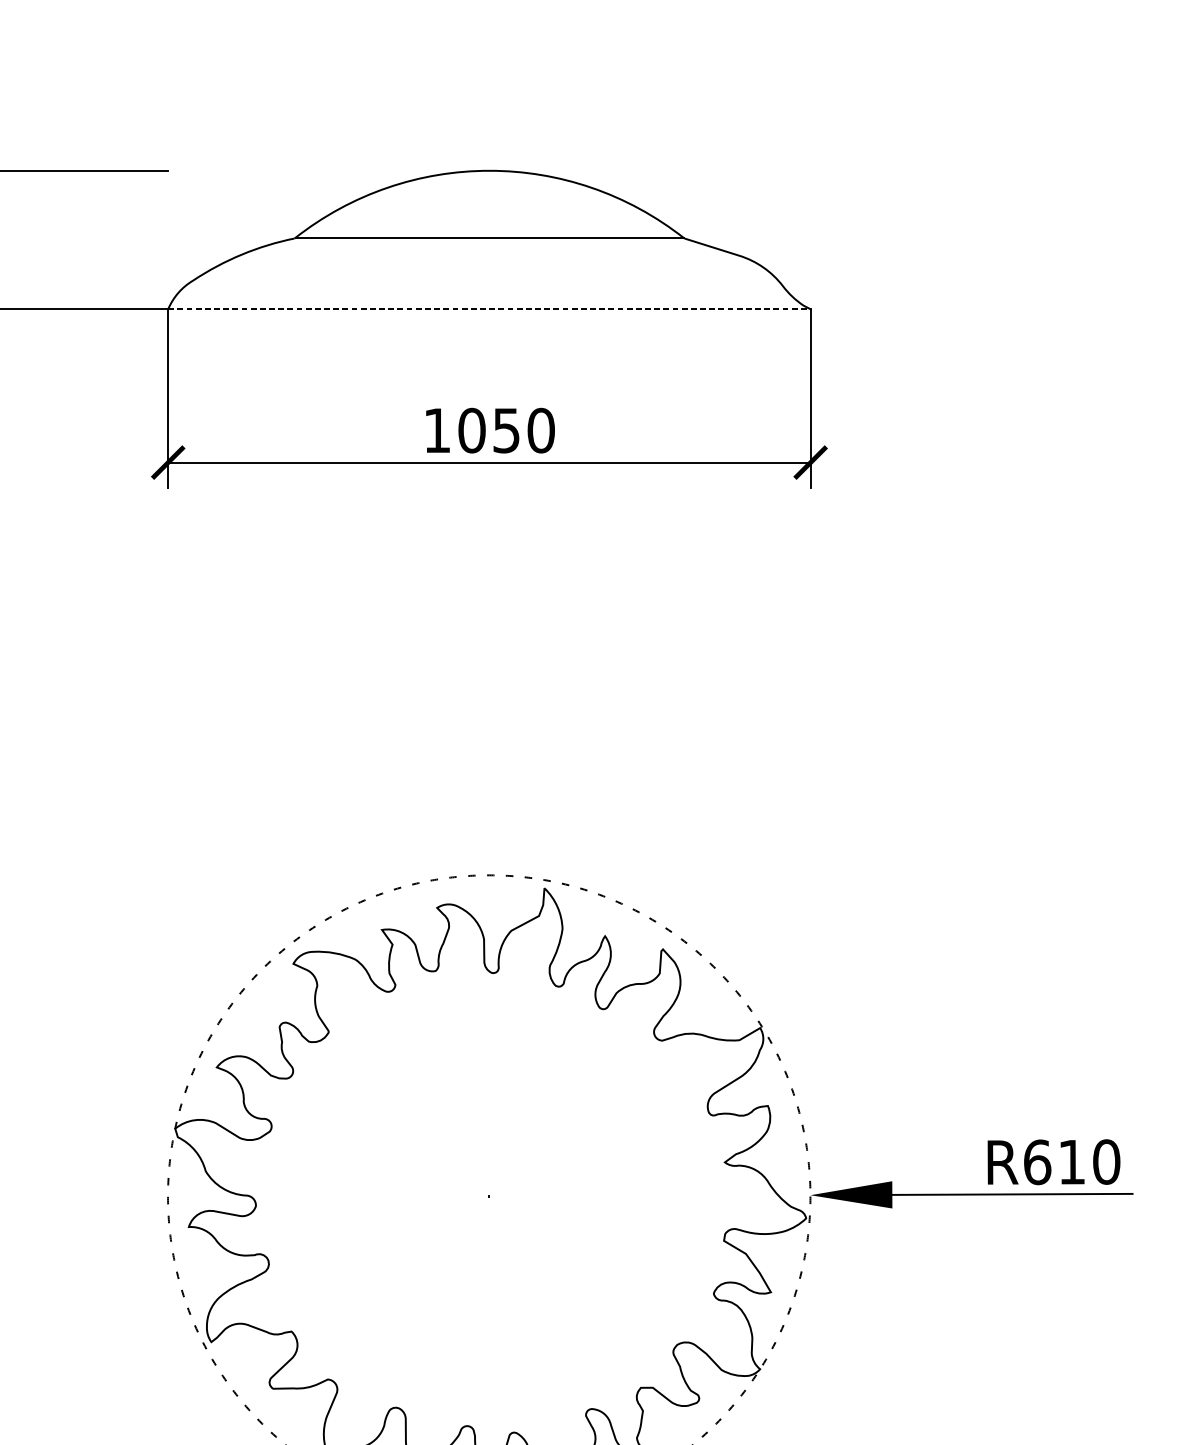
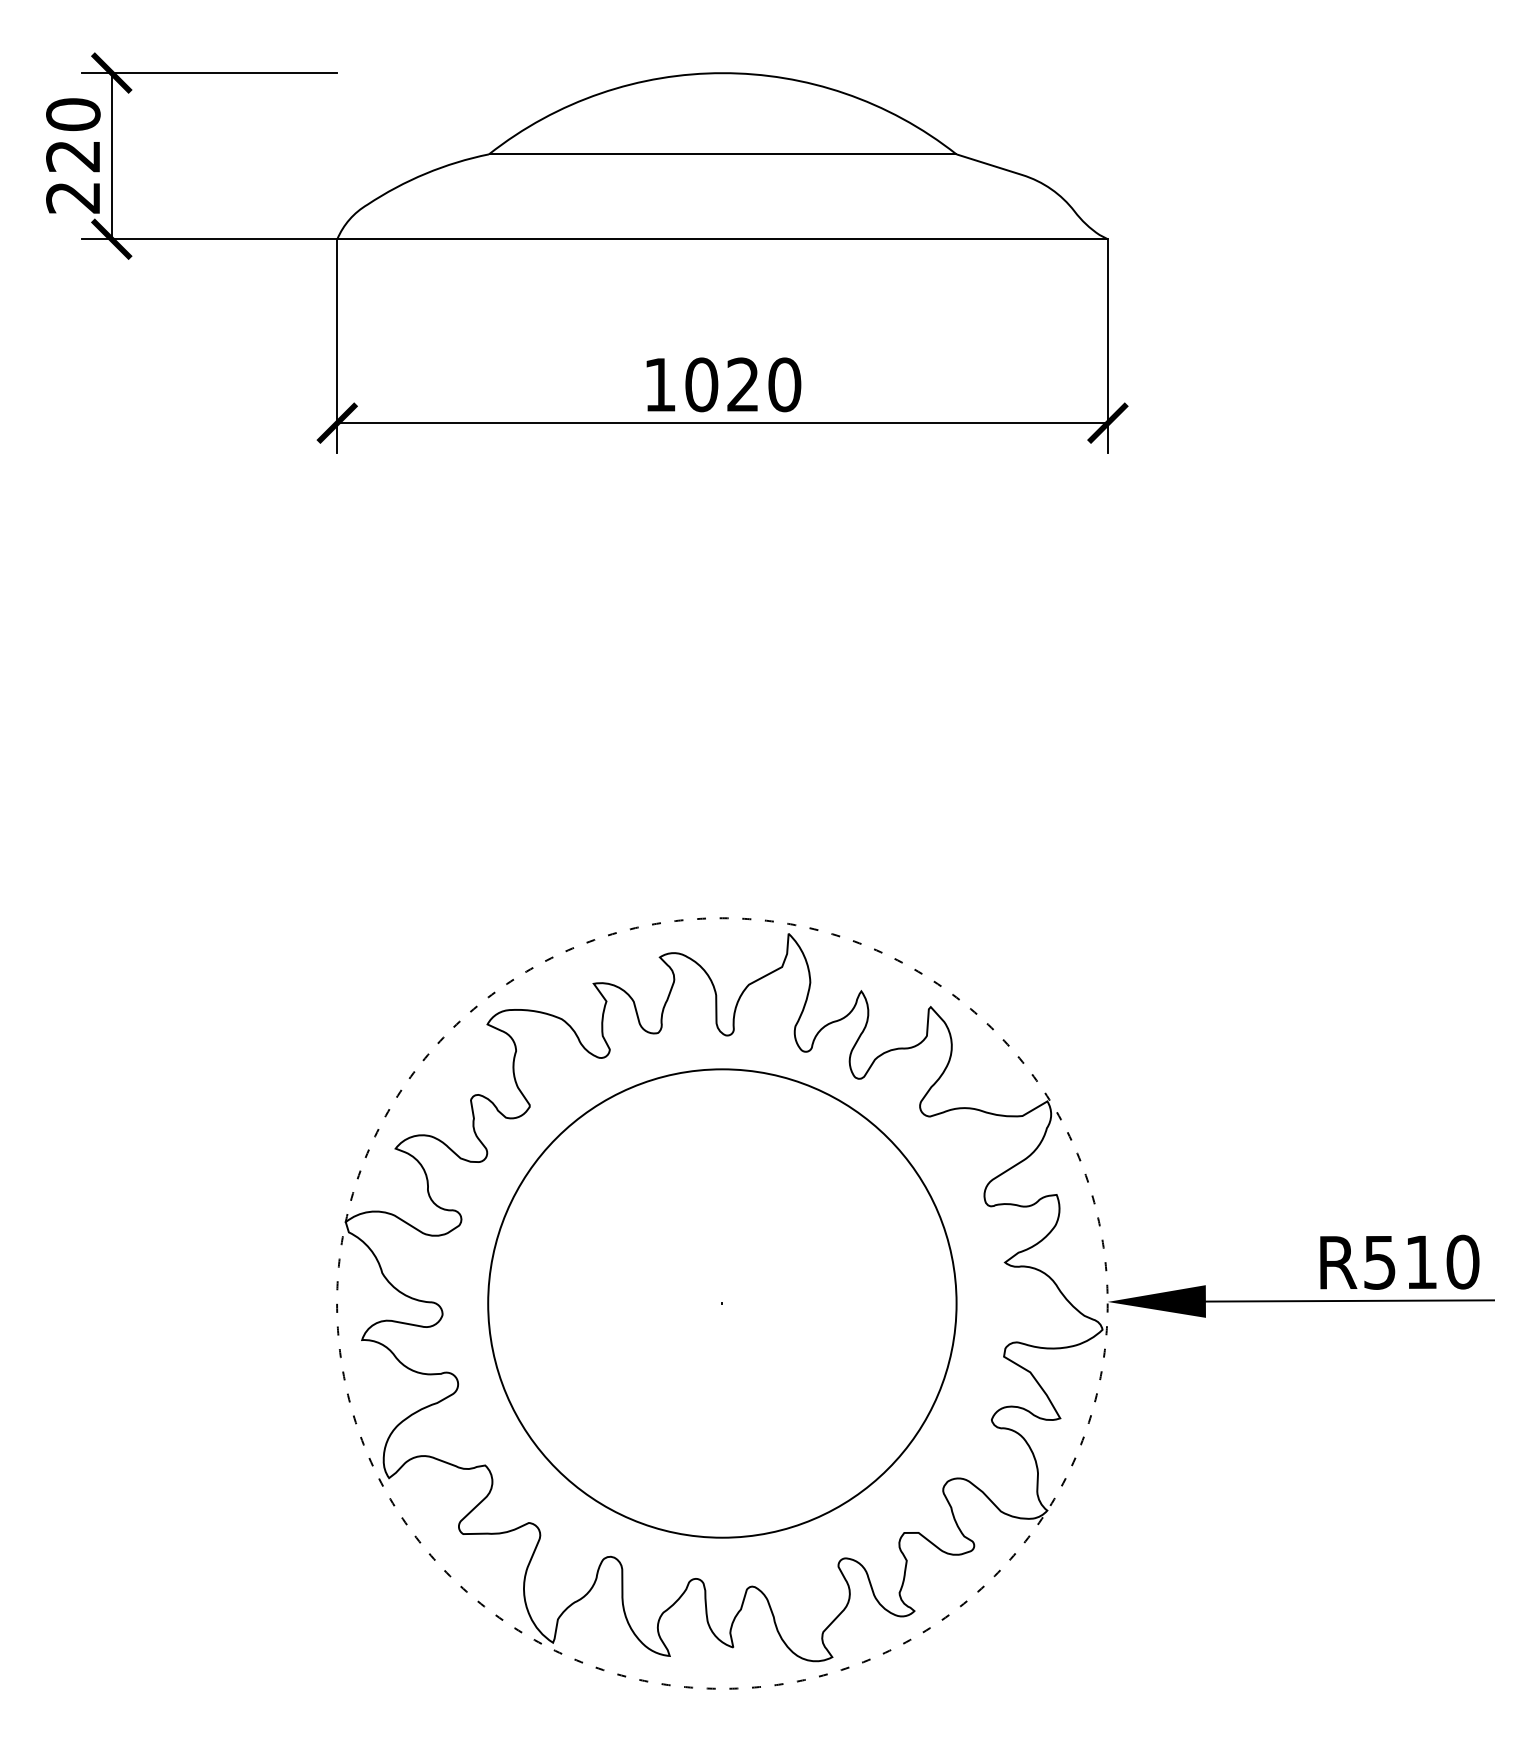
line: (490, 309) -> (723, 239), dashed -> solid
text: (506, 430) -> (742, 384), 1050 -> 1020
text: (1037, 1162) -> (1380, 1262), R610 -> R510
circle: (489, 1196) -> (722, 1303), added

